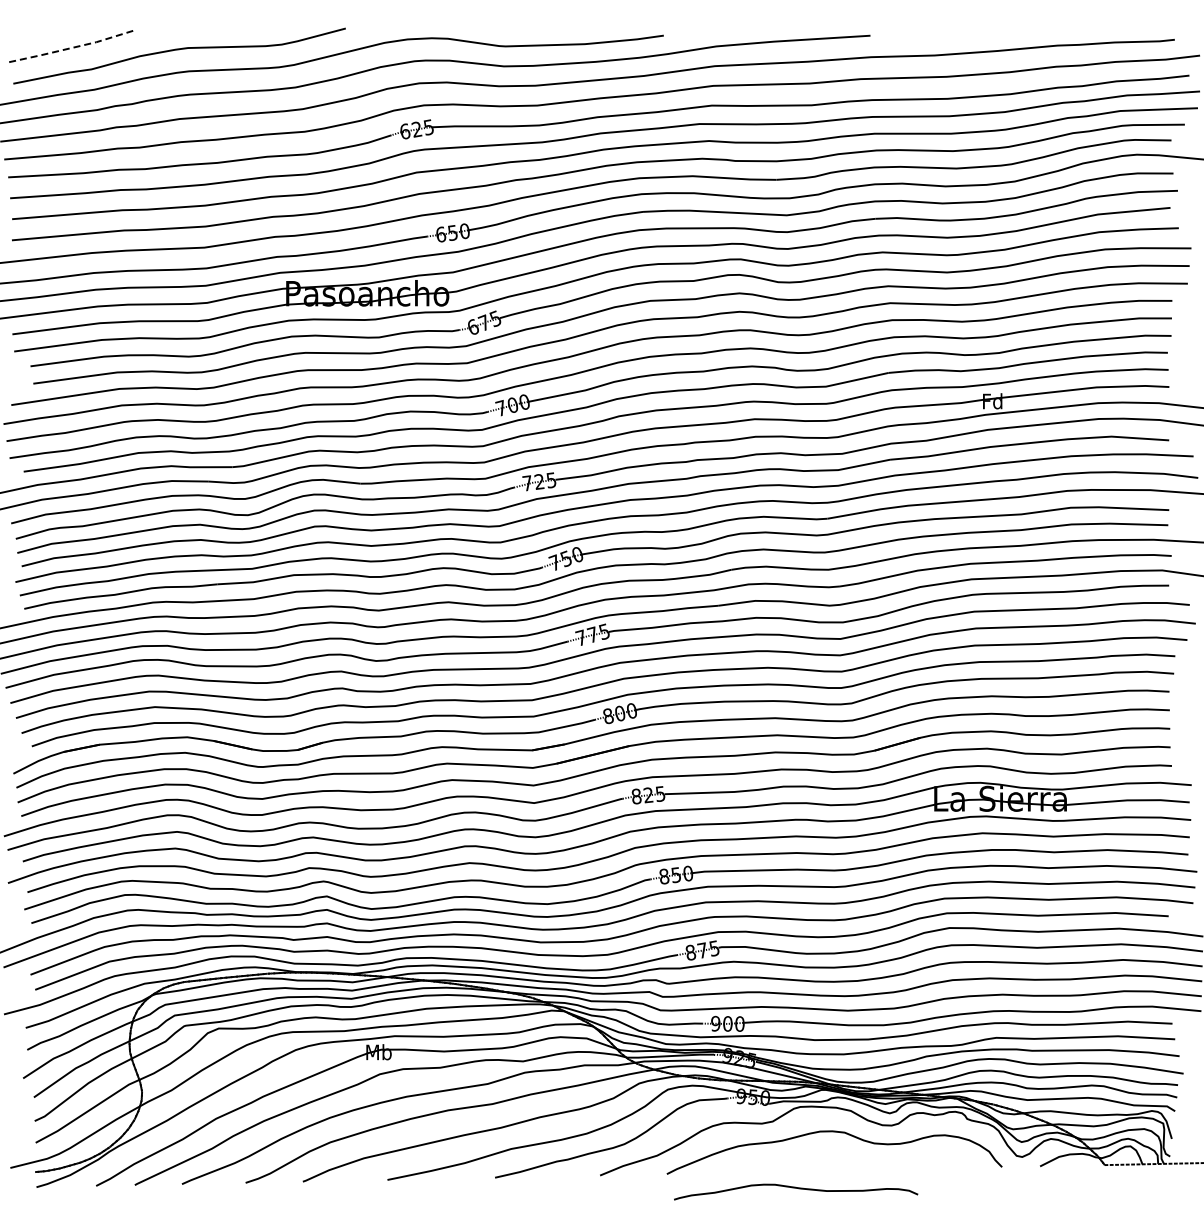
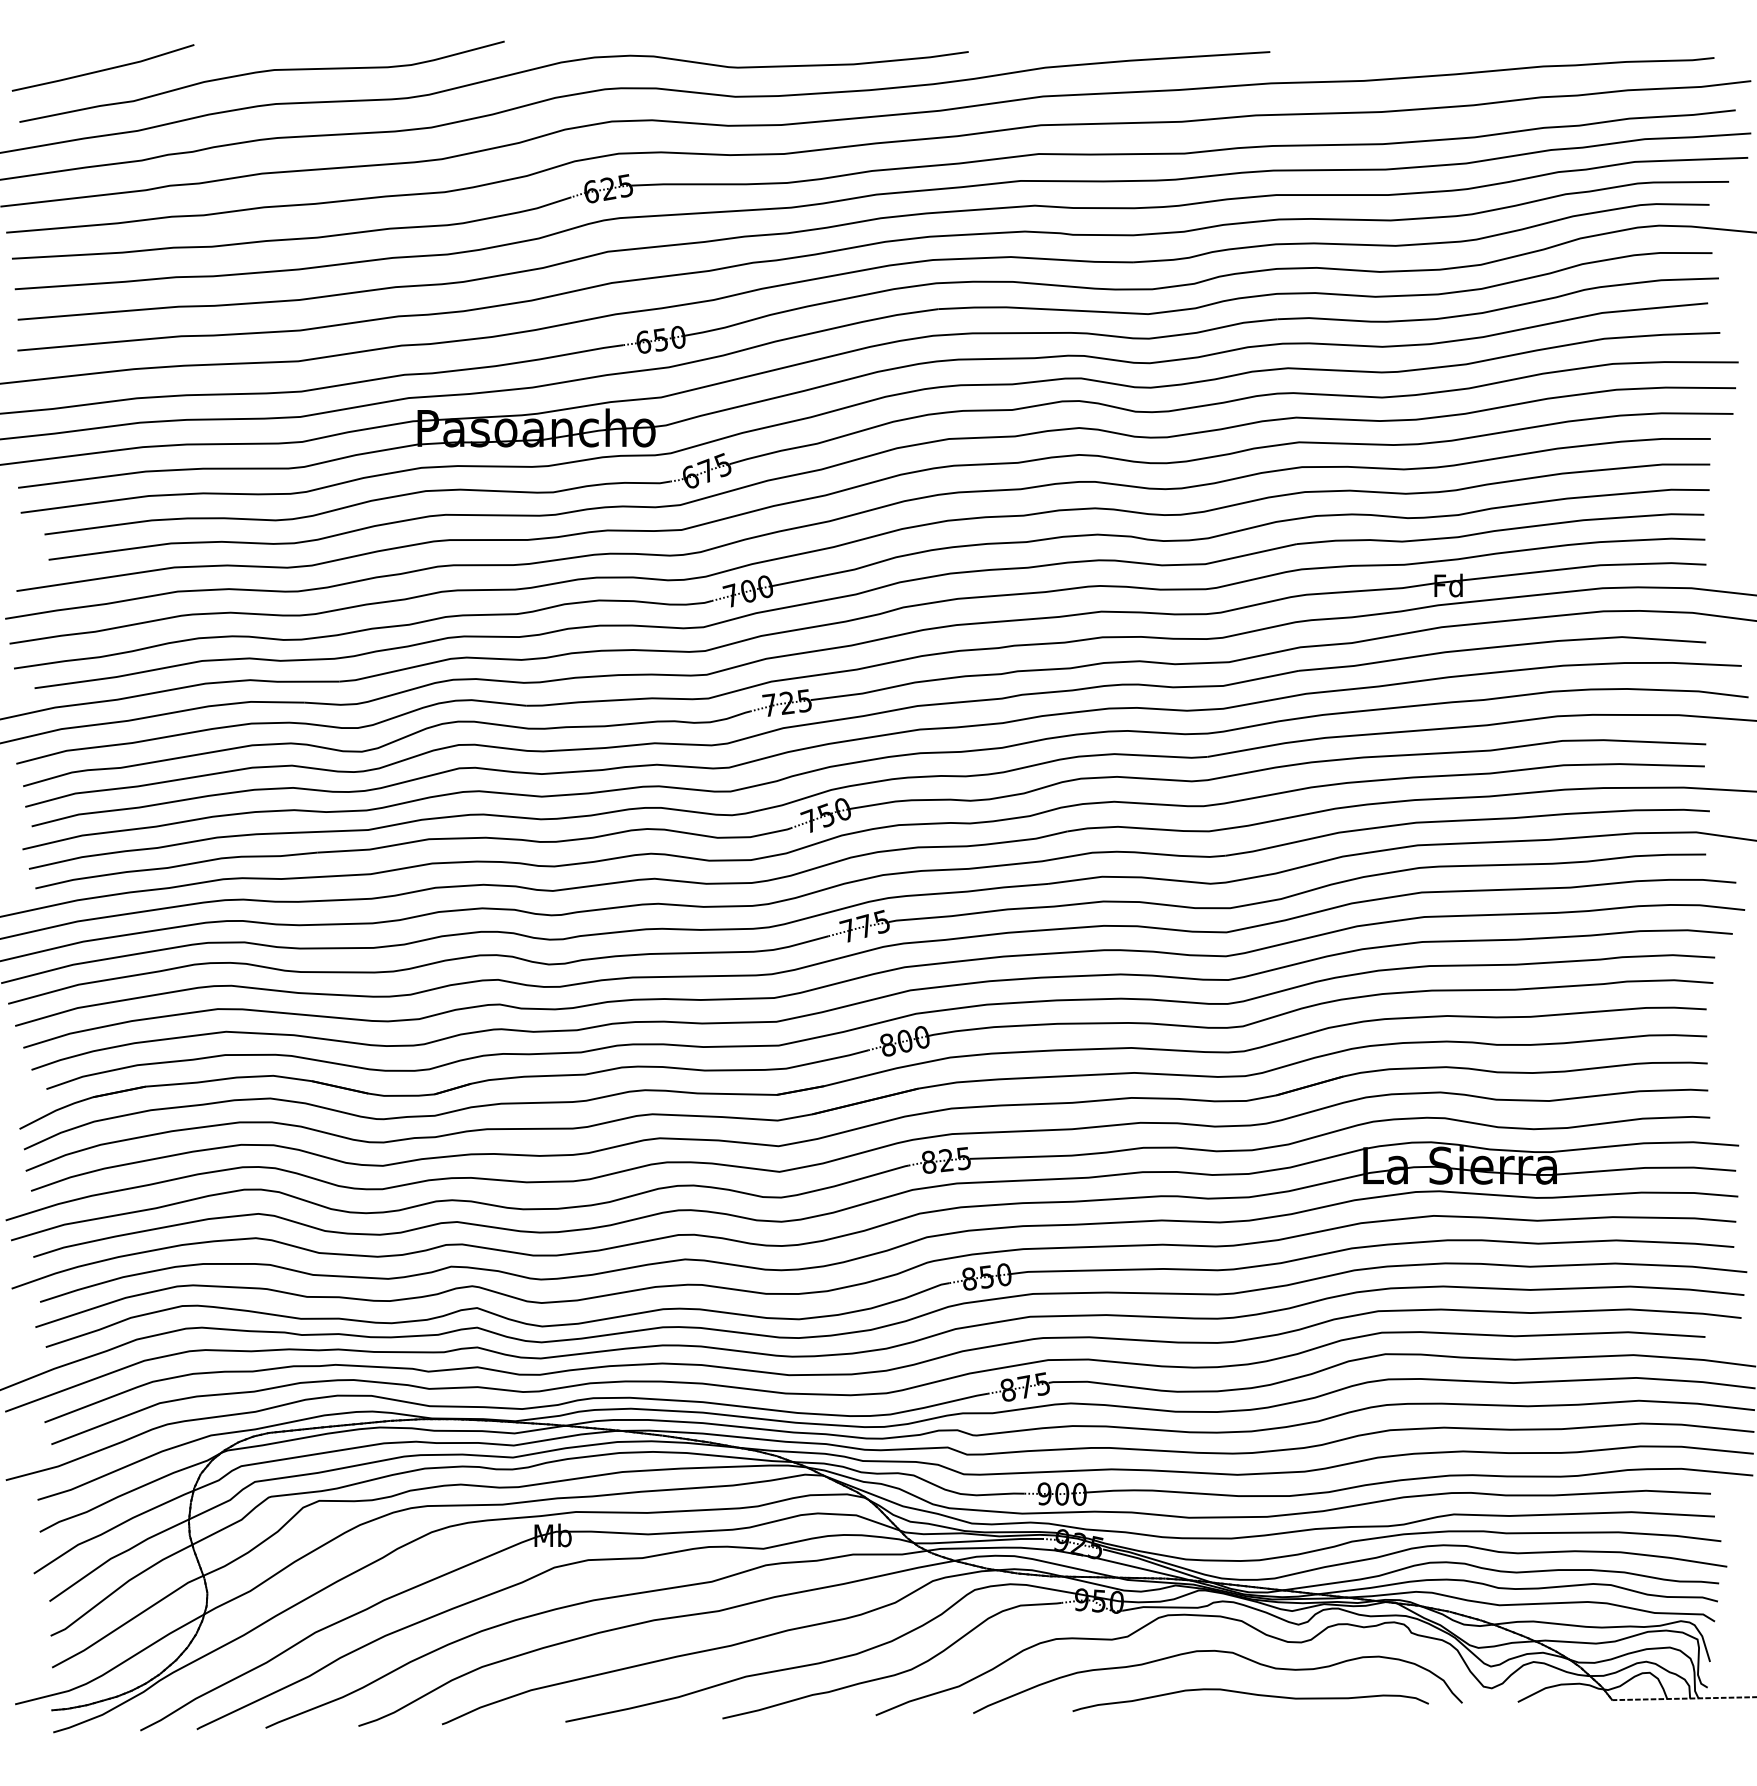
line: (70, 48) -> (102, 70), dashed -> solid
curve: (798, 1189) -> (1254, 1696), moved

